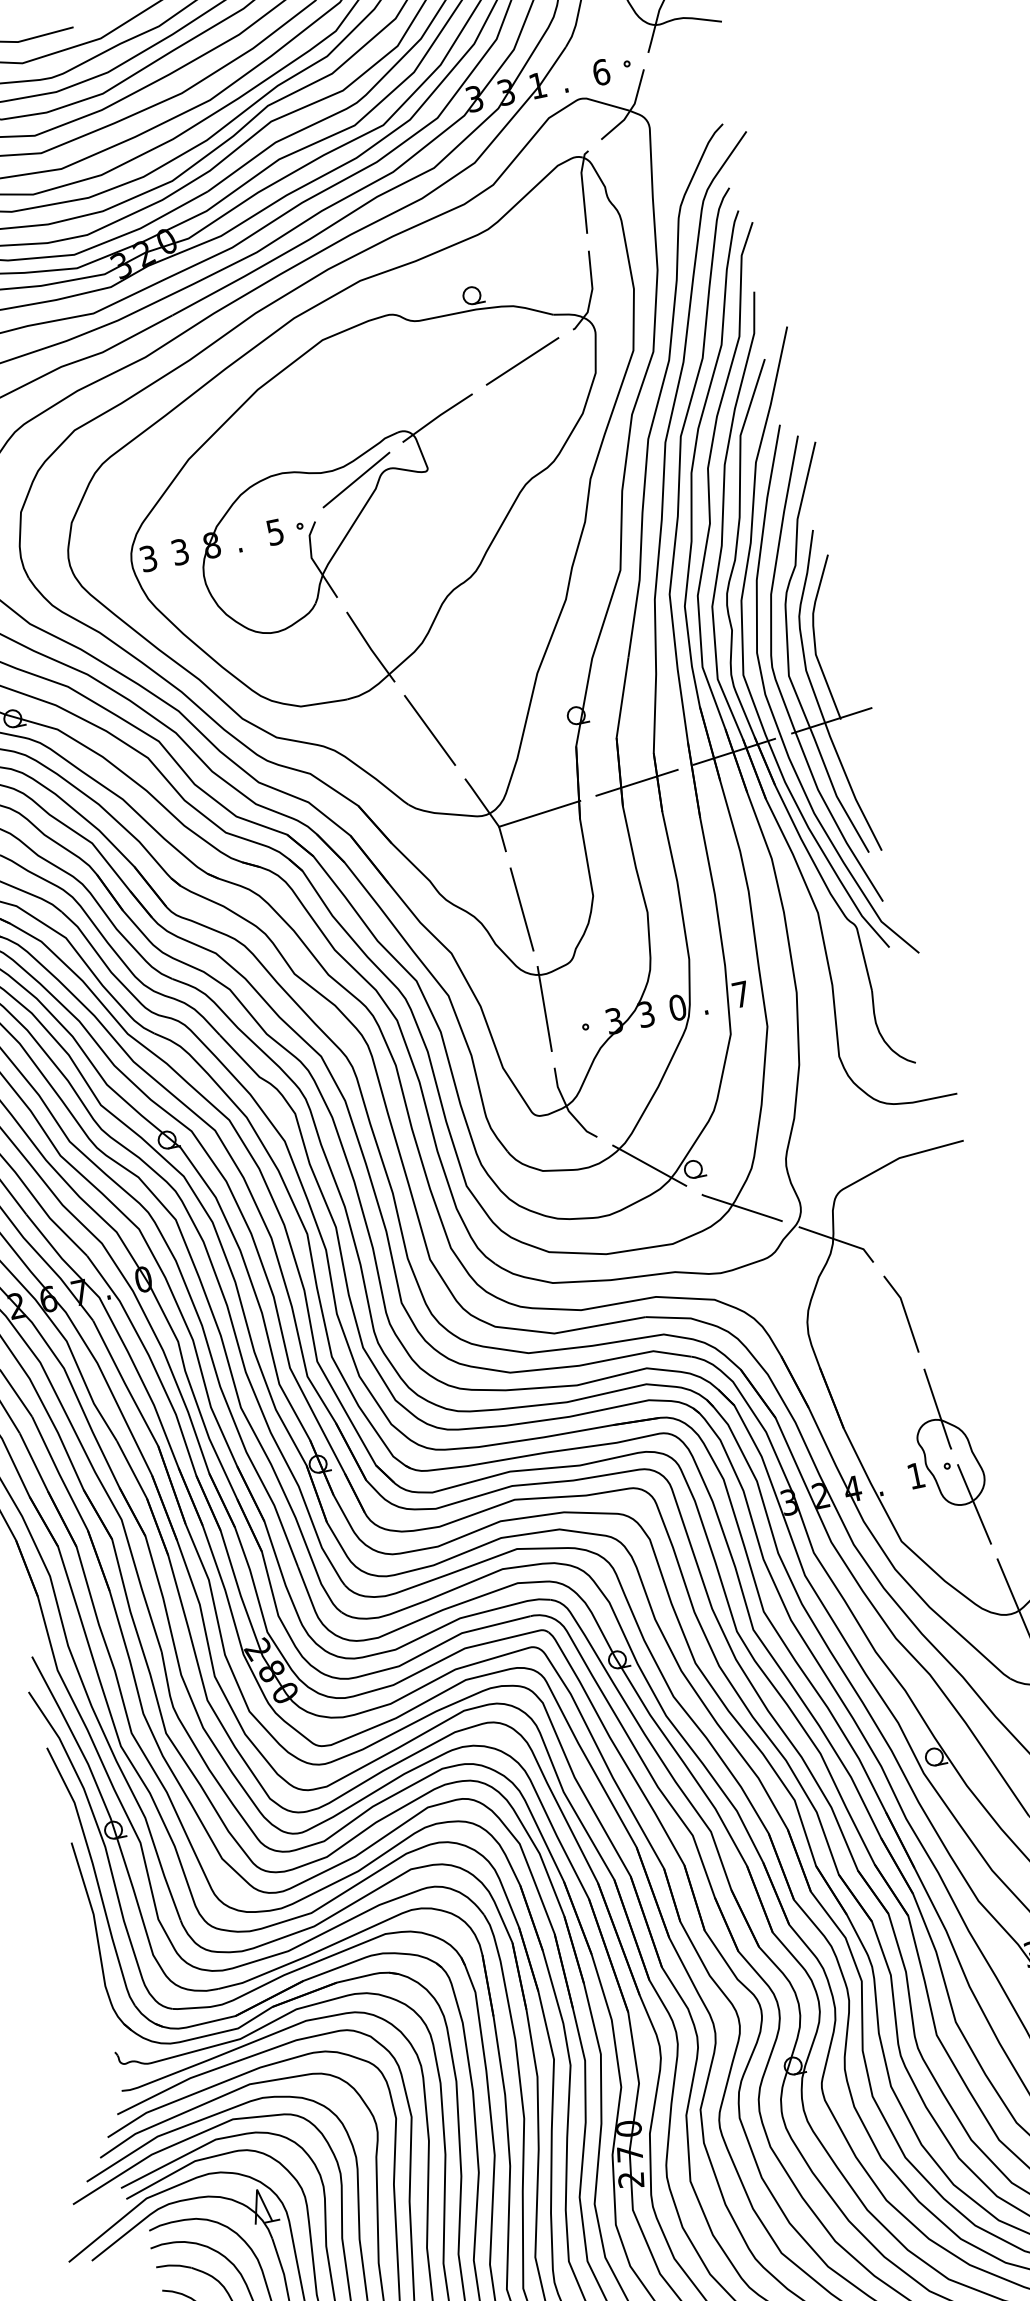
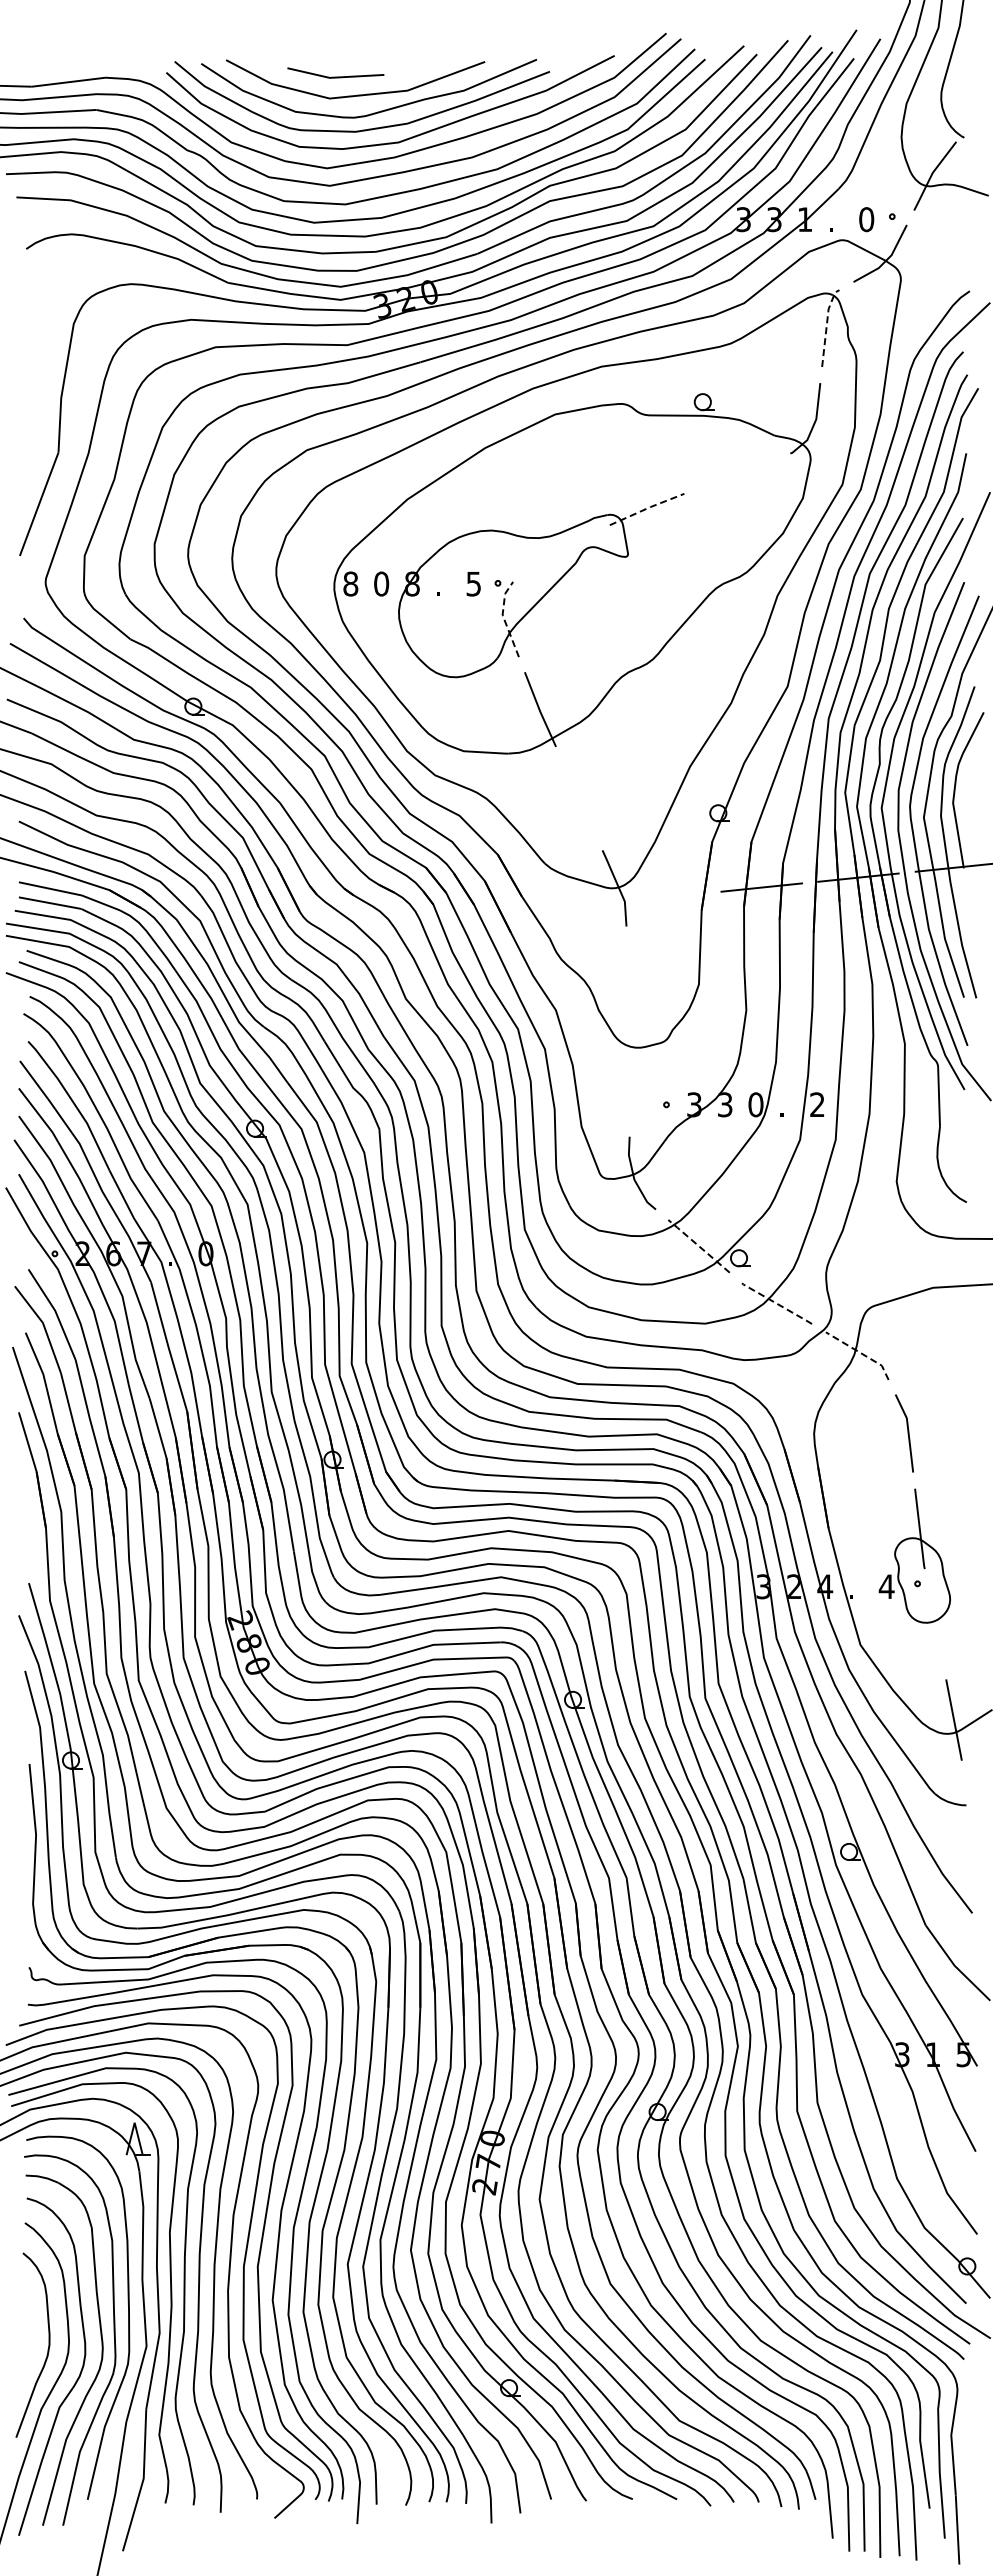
text: (601, 72) -> (866, 219), 6 -> 0
line: (582, 190) -> (826, 325), solid -> dashed
line: (521, 360) -> (736, 472), removed
line: (437, 417) -> (647, 508), solid -> dashed
line: (356, 480) -> (559, 551), removed
text: (180, 551) -> (381, 583), 3 -> 0
text: (148, 558) -> (350, 583), 3 -> 8
line: (313, 560) -> (503, 617), solid -> dashed
line: (429, 730) -> (578, 798), removed
line: (539, 813) -> (664, 897), removed
line: (521, 909) -> (629, 982), removed
text: (741, 994) -> (817, 1104), 7 -> 2
line: (544, 1008) -> (631, 1079), removed
line: (648, 1164) -> (698, 1245), solid -> dashed
line: (741, 1207) -> (776, 1303), solid -> dashed
line: (838, 1241) -> (860, 1353), solid -> dashed
text: (915, 1475) -> (886, 1586), 1 -> 4
line: (974, 1504) -> (935, 1624), removed

